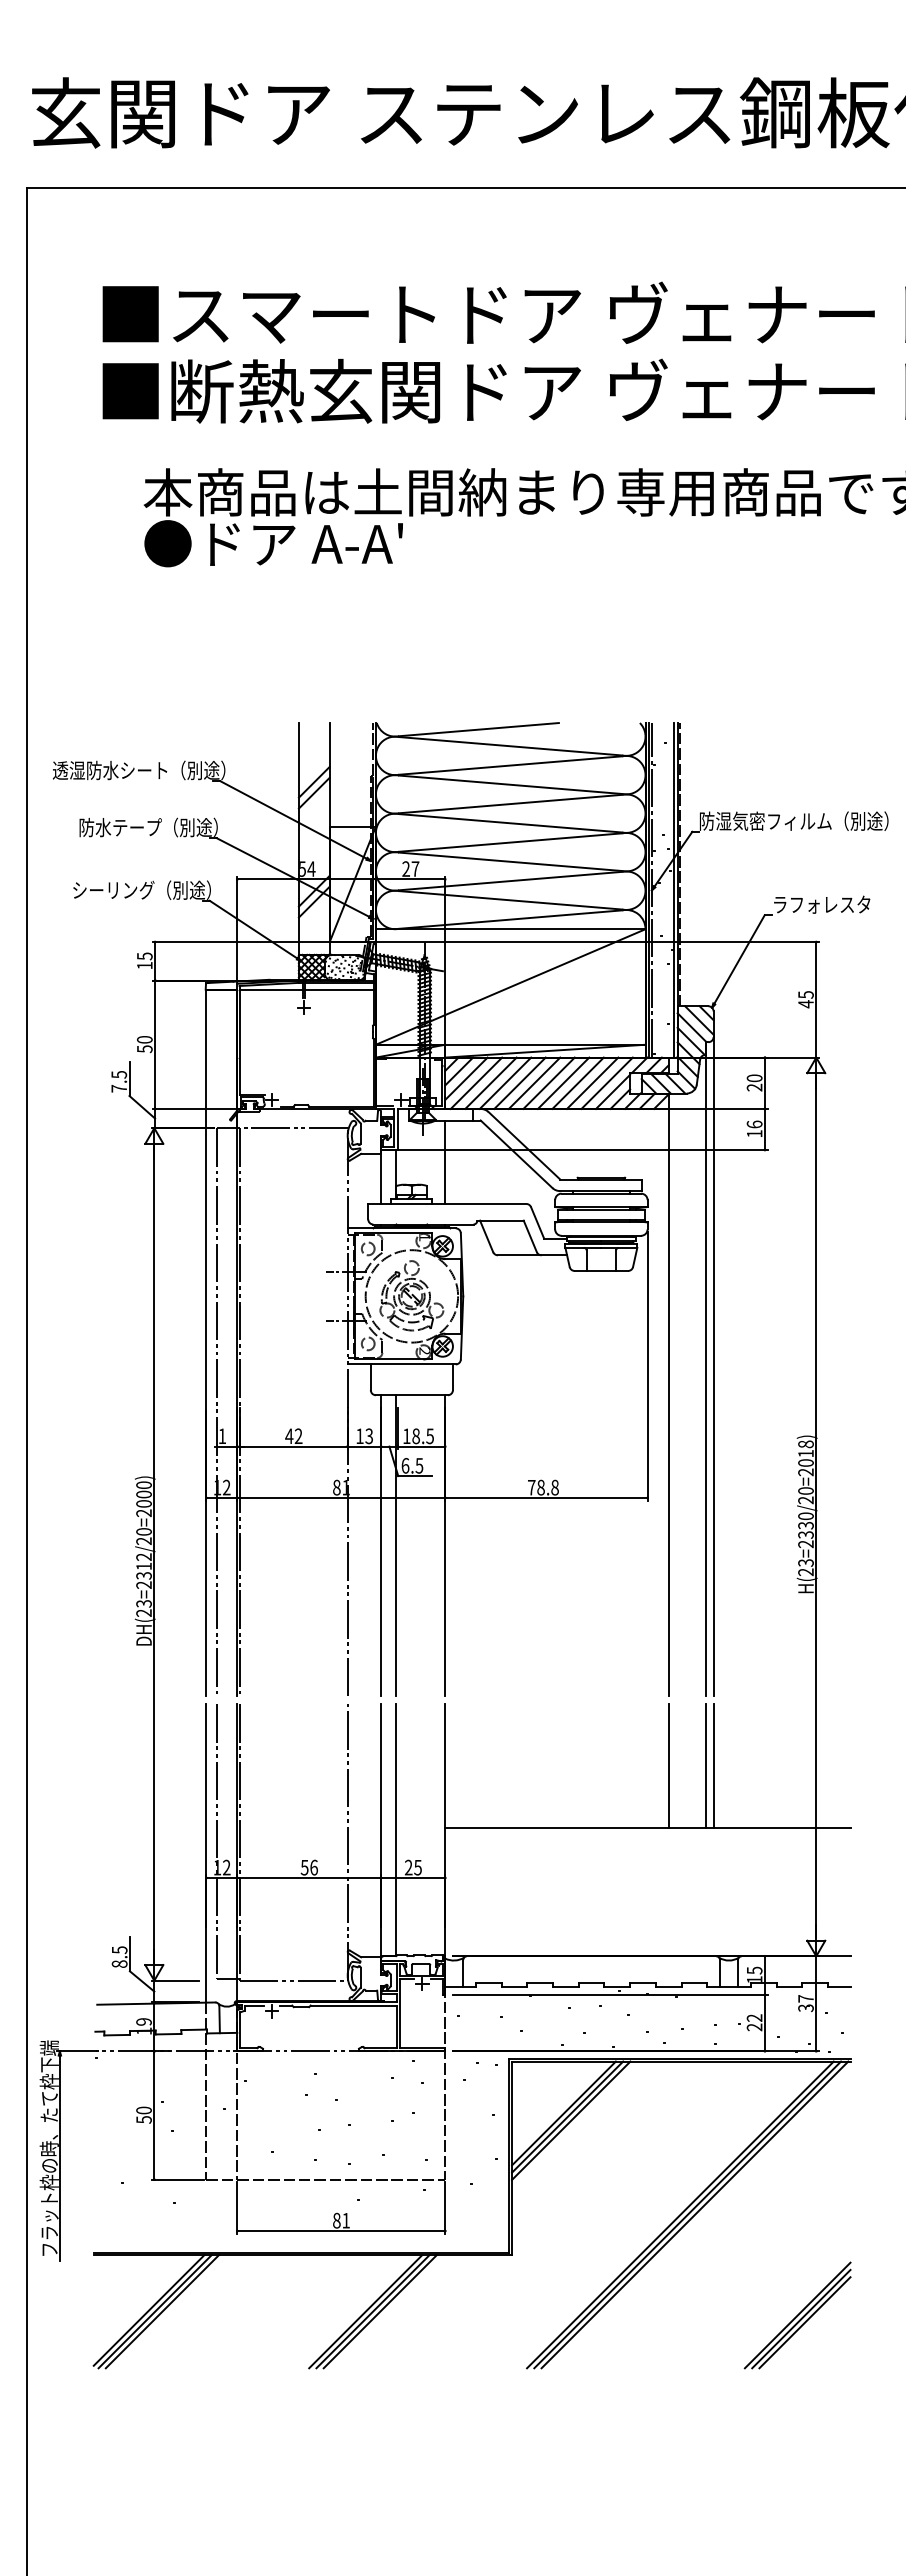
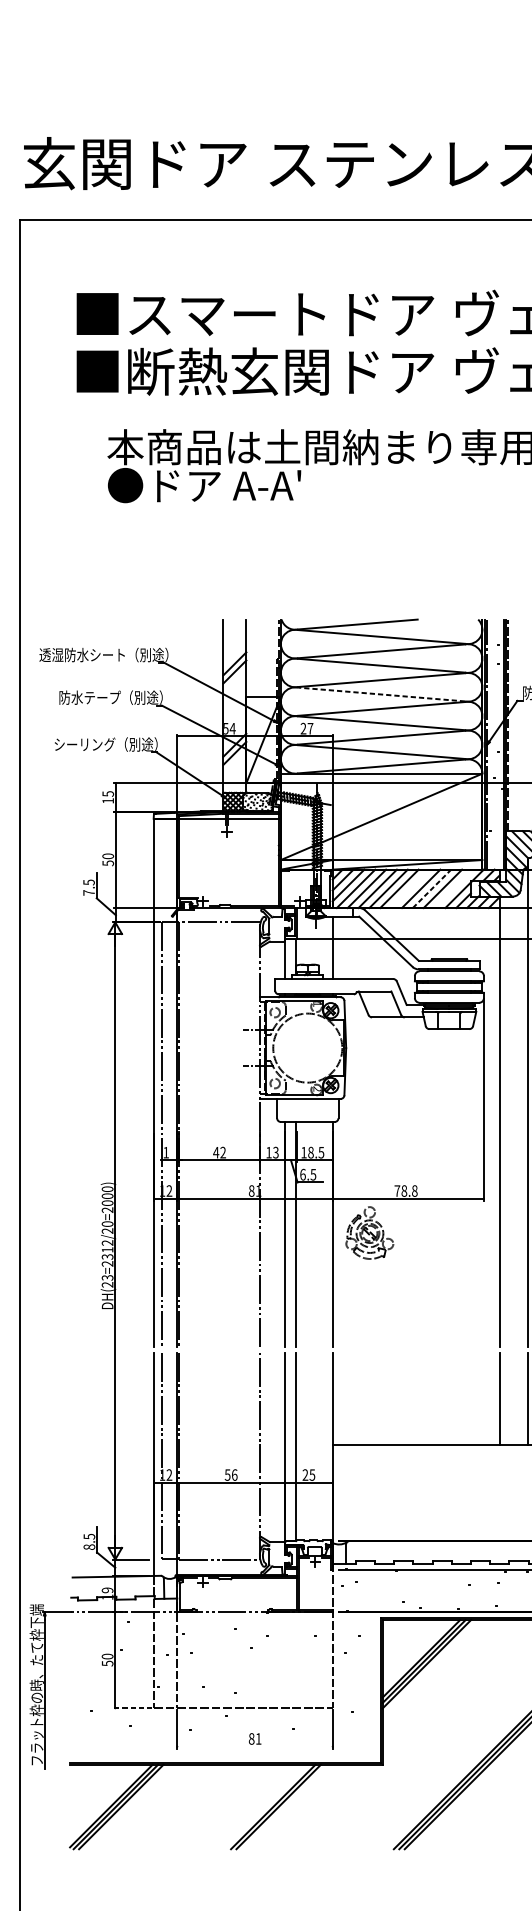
line: (510, 823) -> (381, 694), solid -> dashed
line: (548, 1082) -> (409, 888), removed
line: (578, 1082) -> (432, 888), solid -> dashed
line: (606, 1082) -> (453, 888), removed
part: (411, 1295) -> (369, 1232), moved
line: (177, 2179) -> (132, 1708), solid -> dashed
line: (341, 2231) -> (255, 1747), removed
line: (379, 2311) -> (283, 1806), removed

